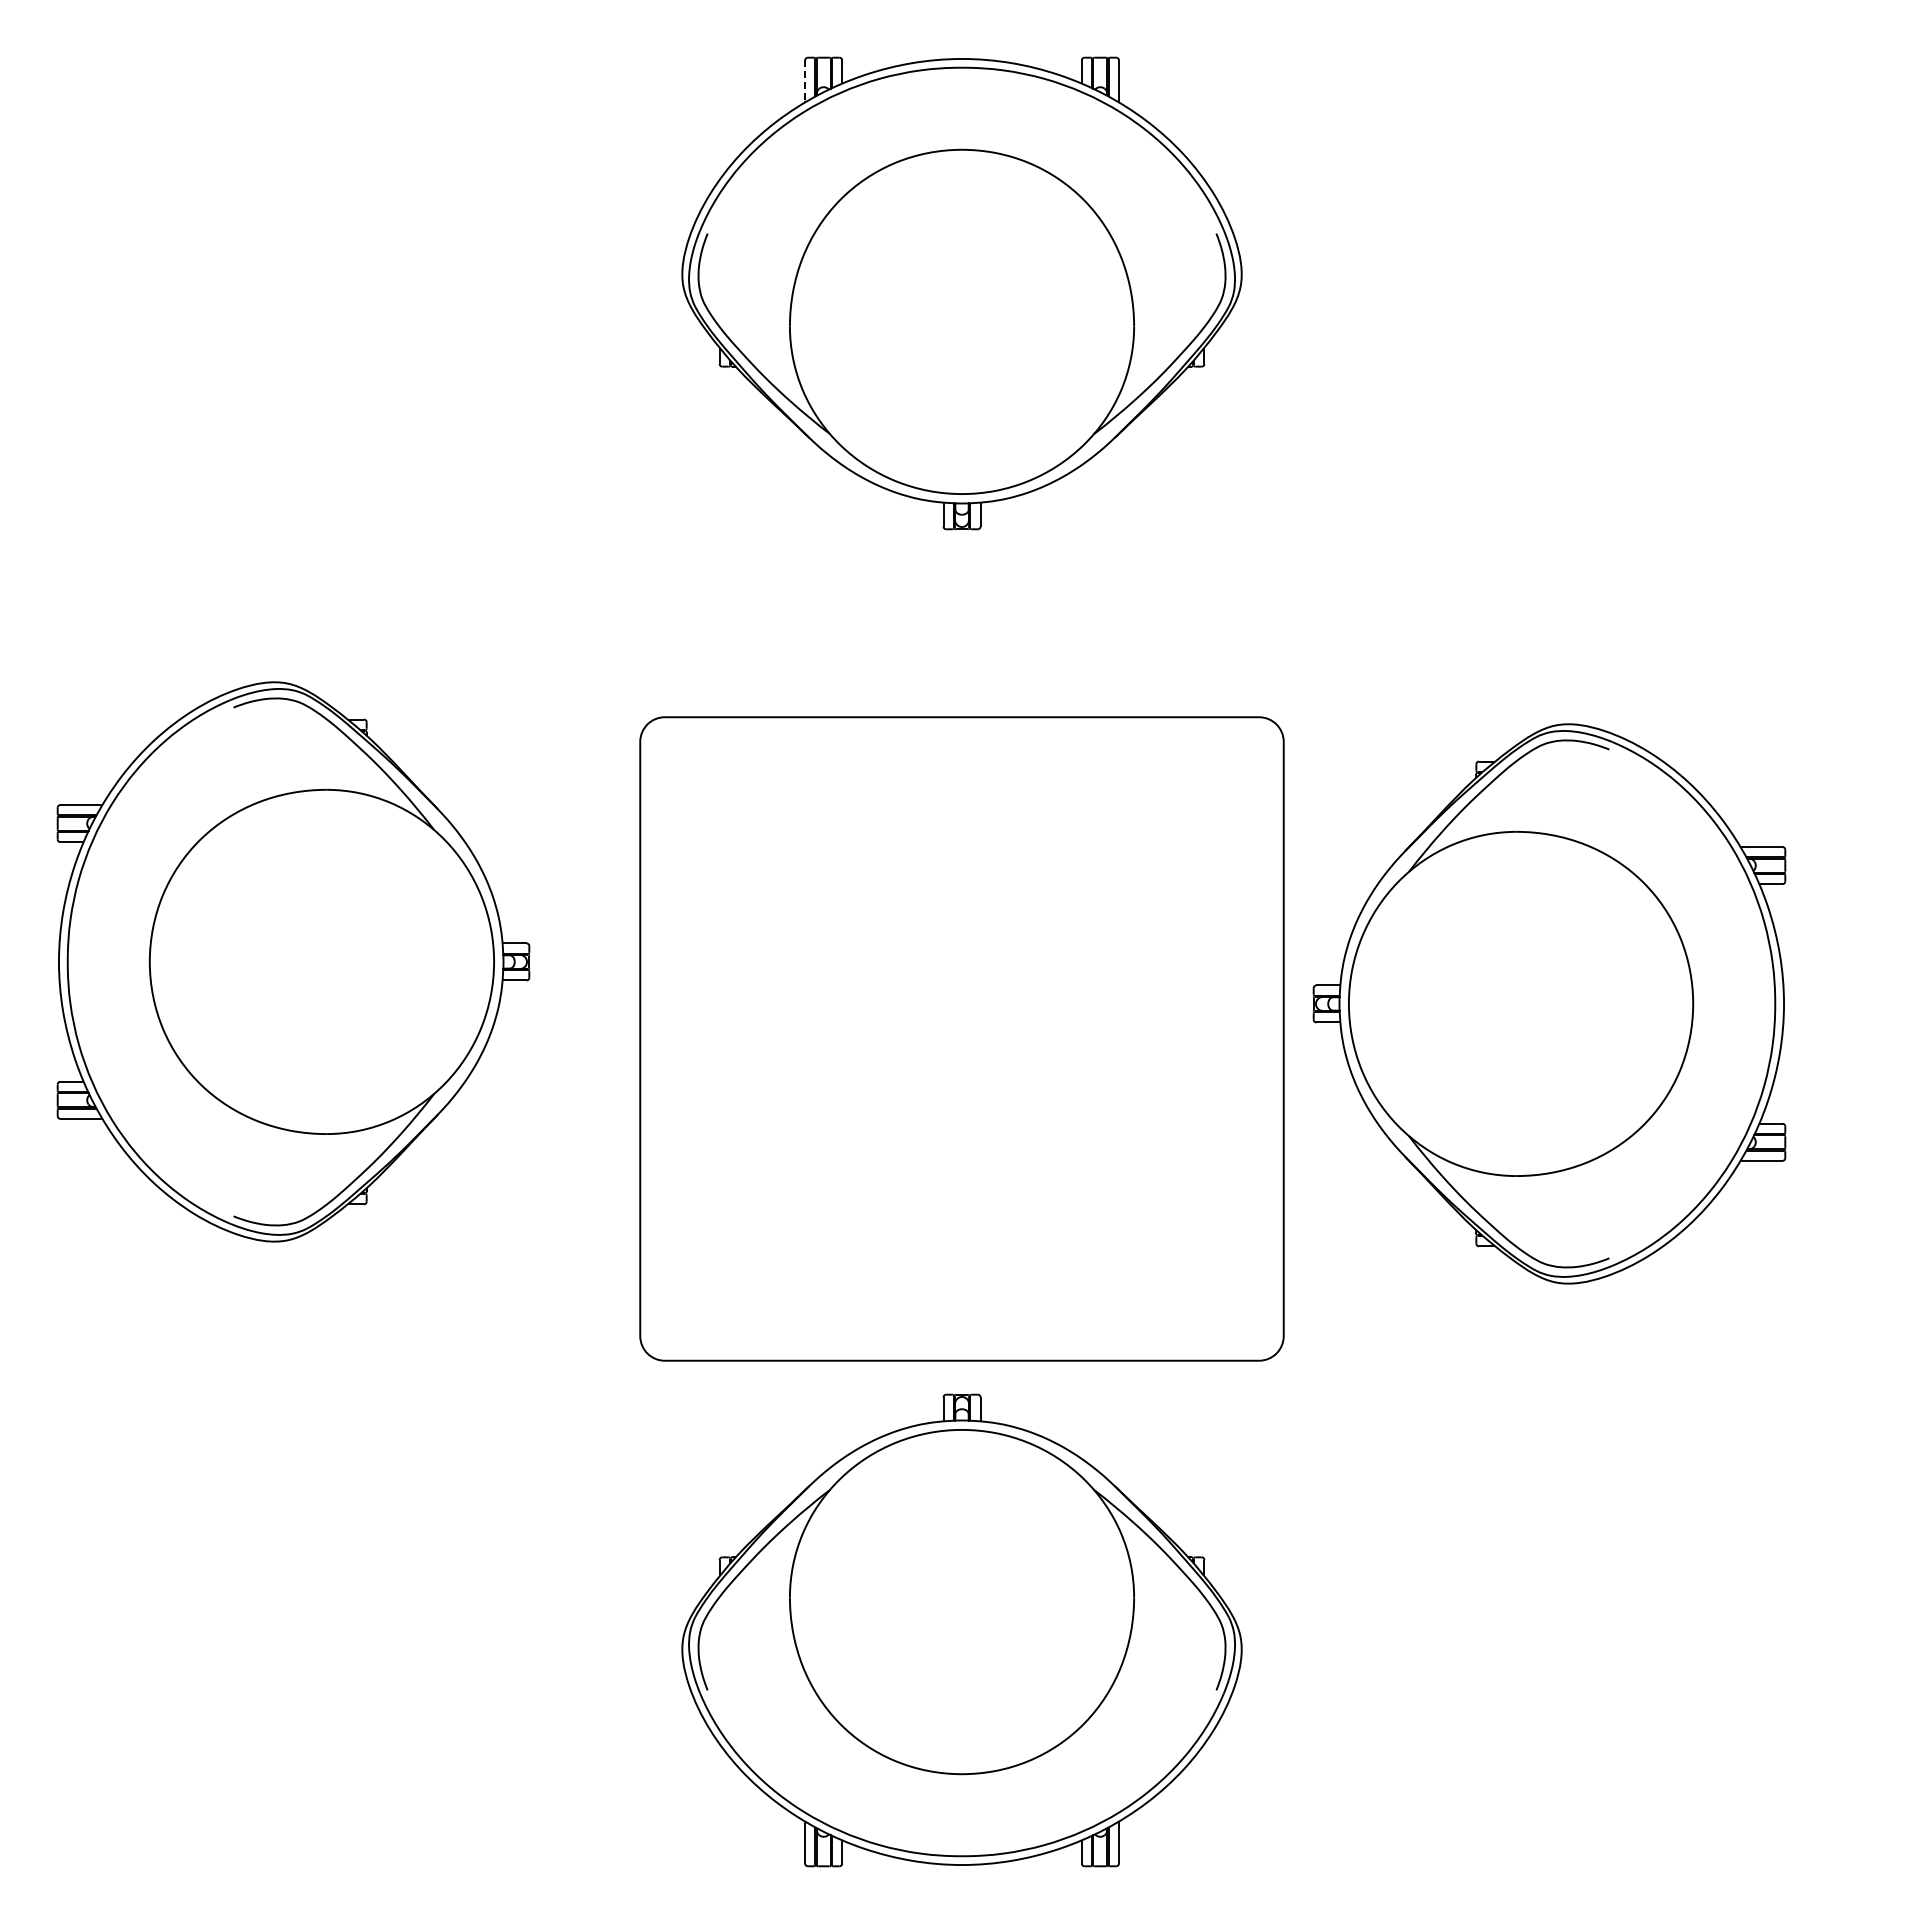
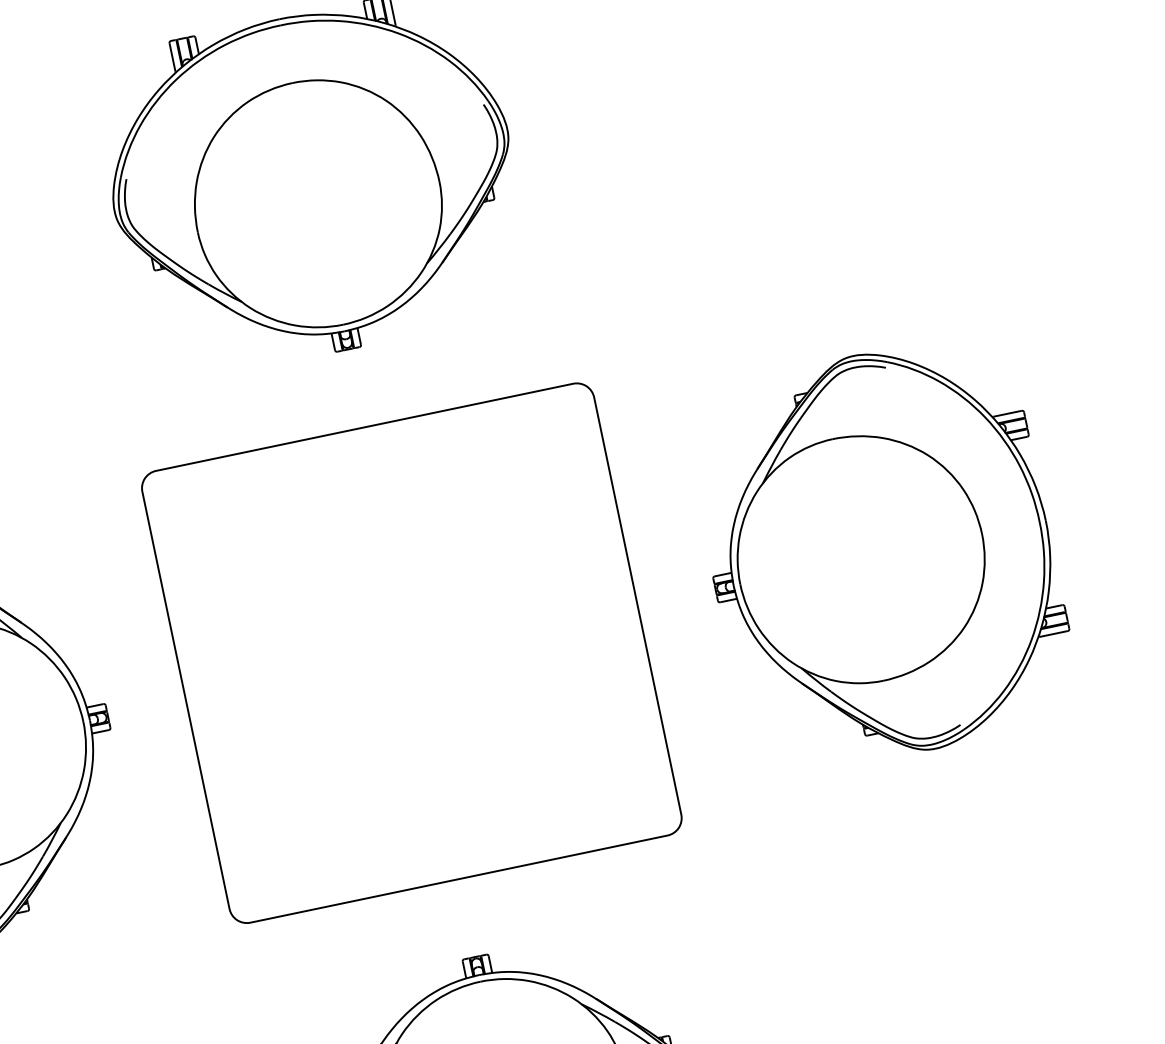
line: (805, 81) -> (172, 58), dashed -> solid
part: (1549, 1003) -> (881, 554), moved
part: (961, 1038) -> (411, 652), moved

